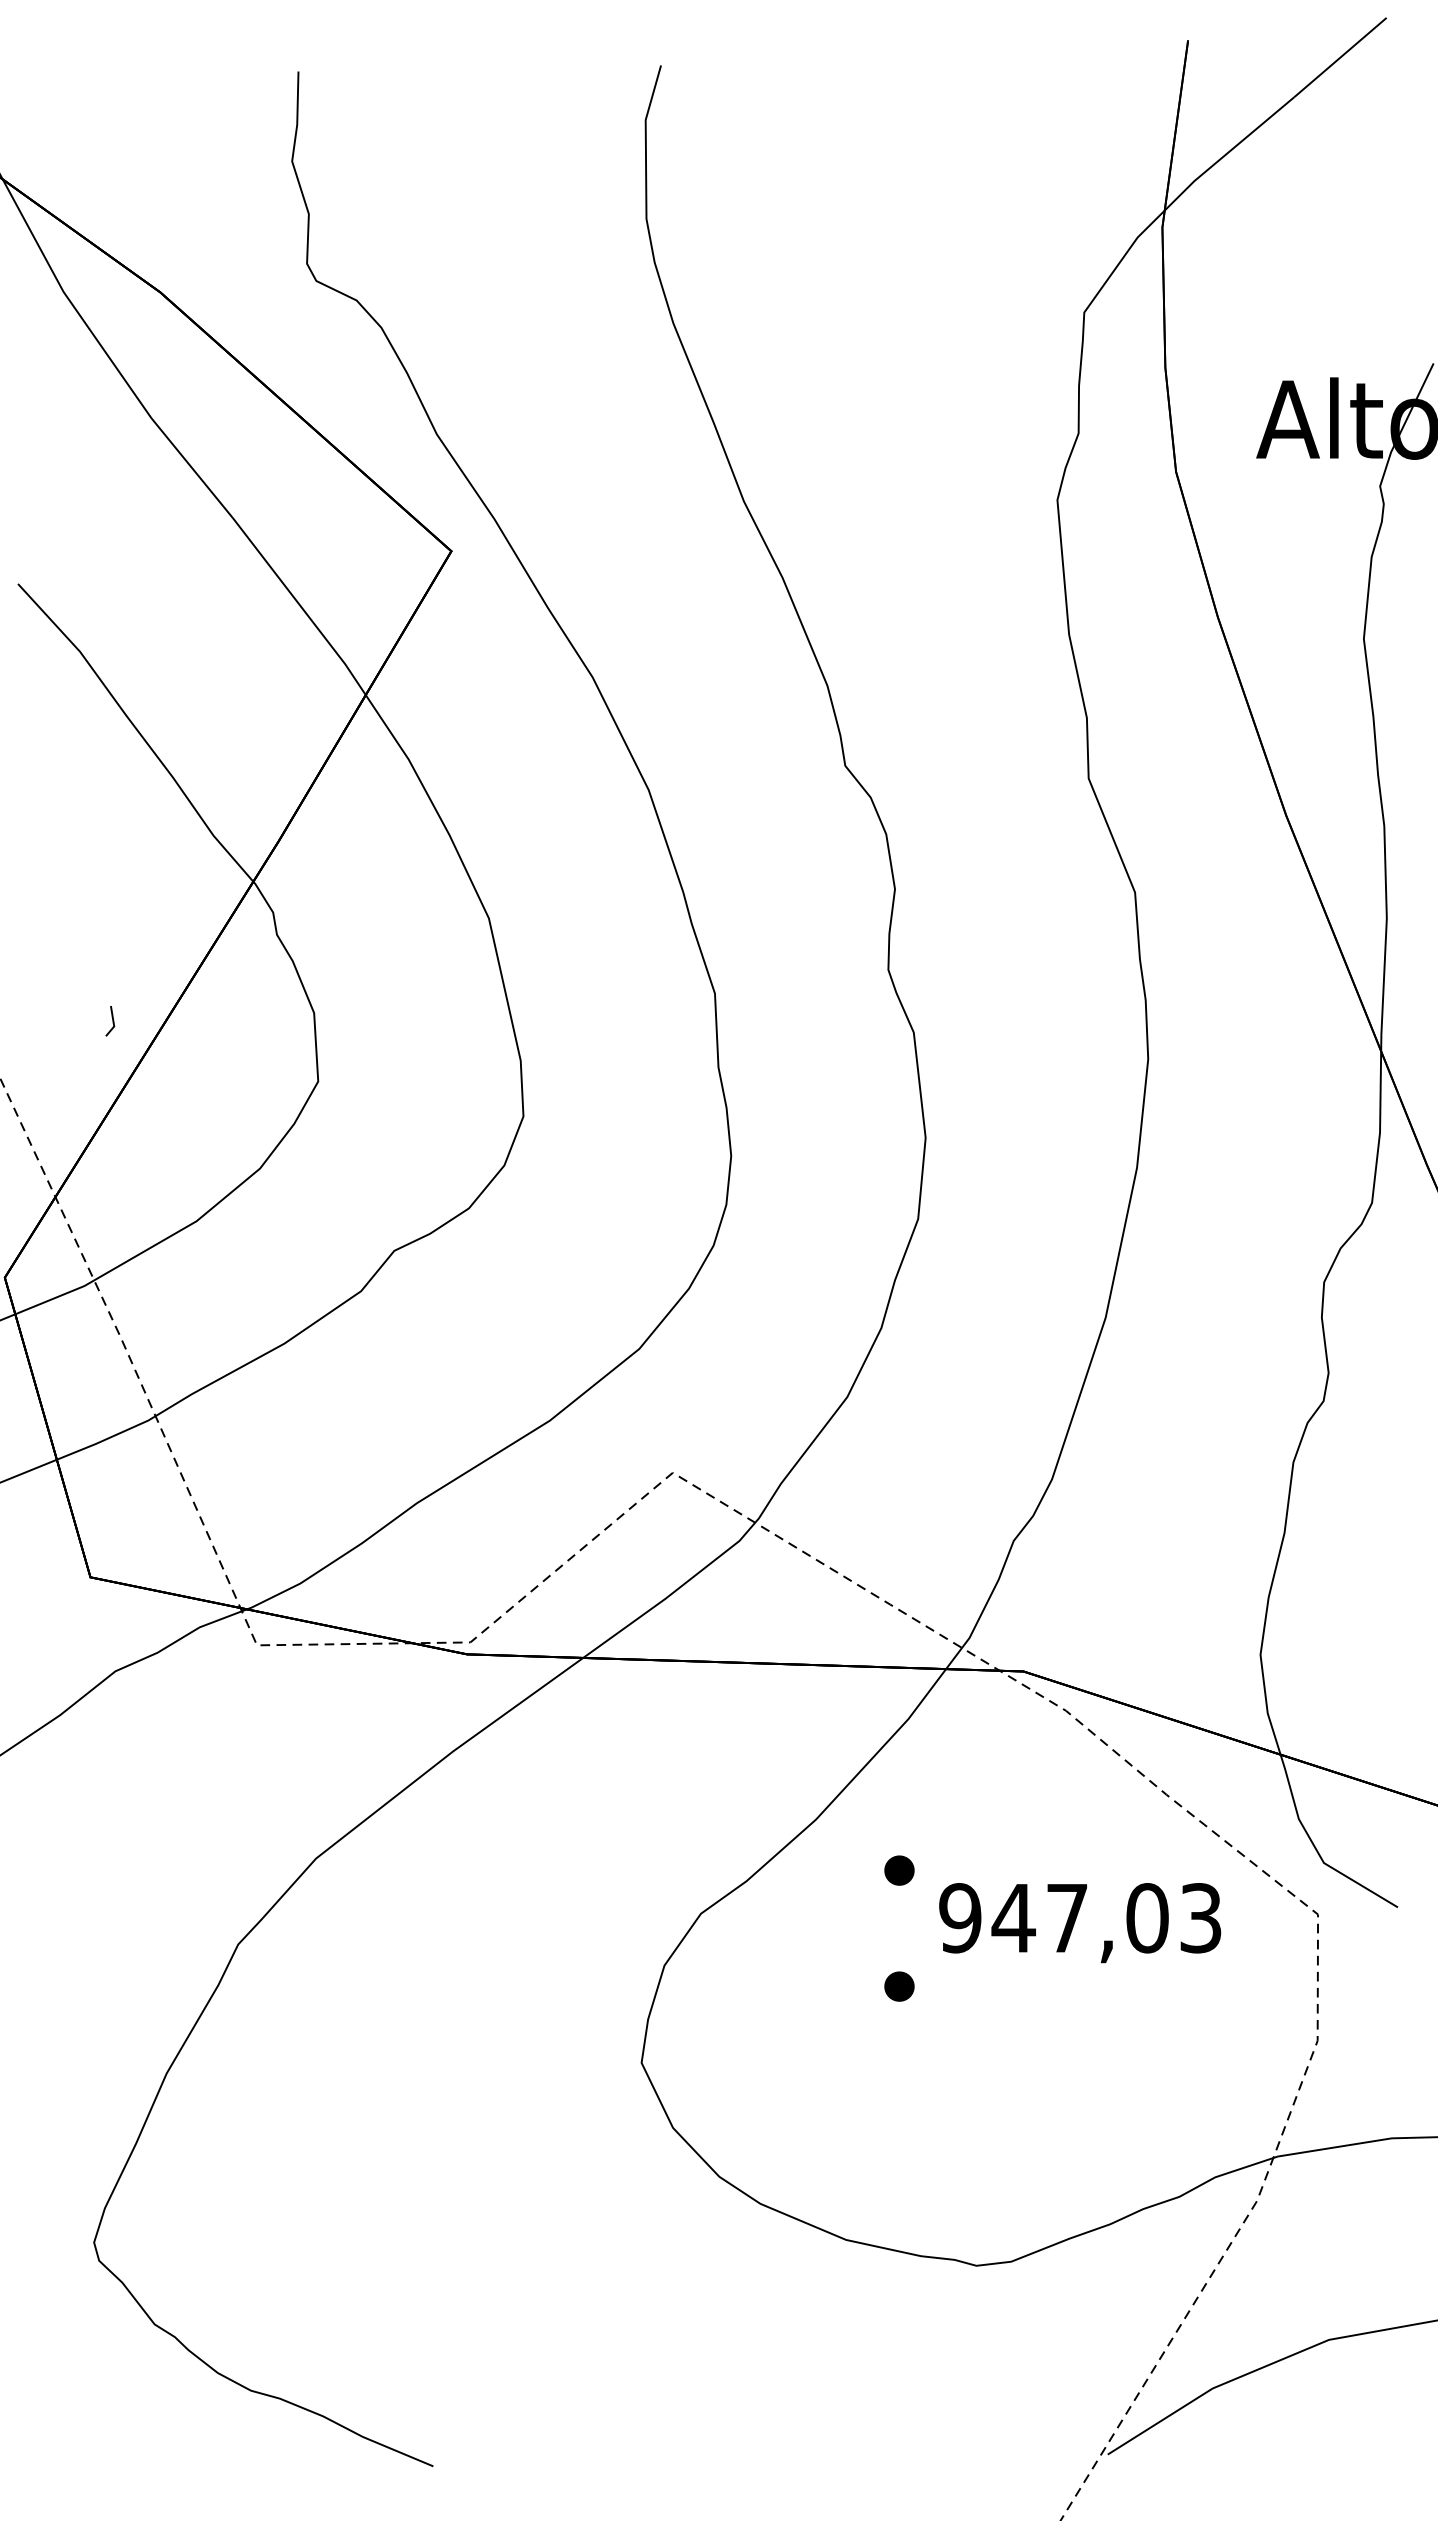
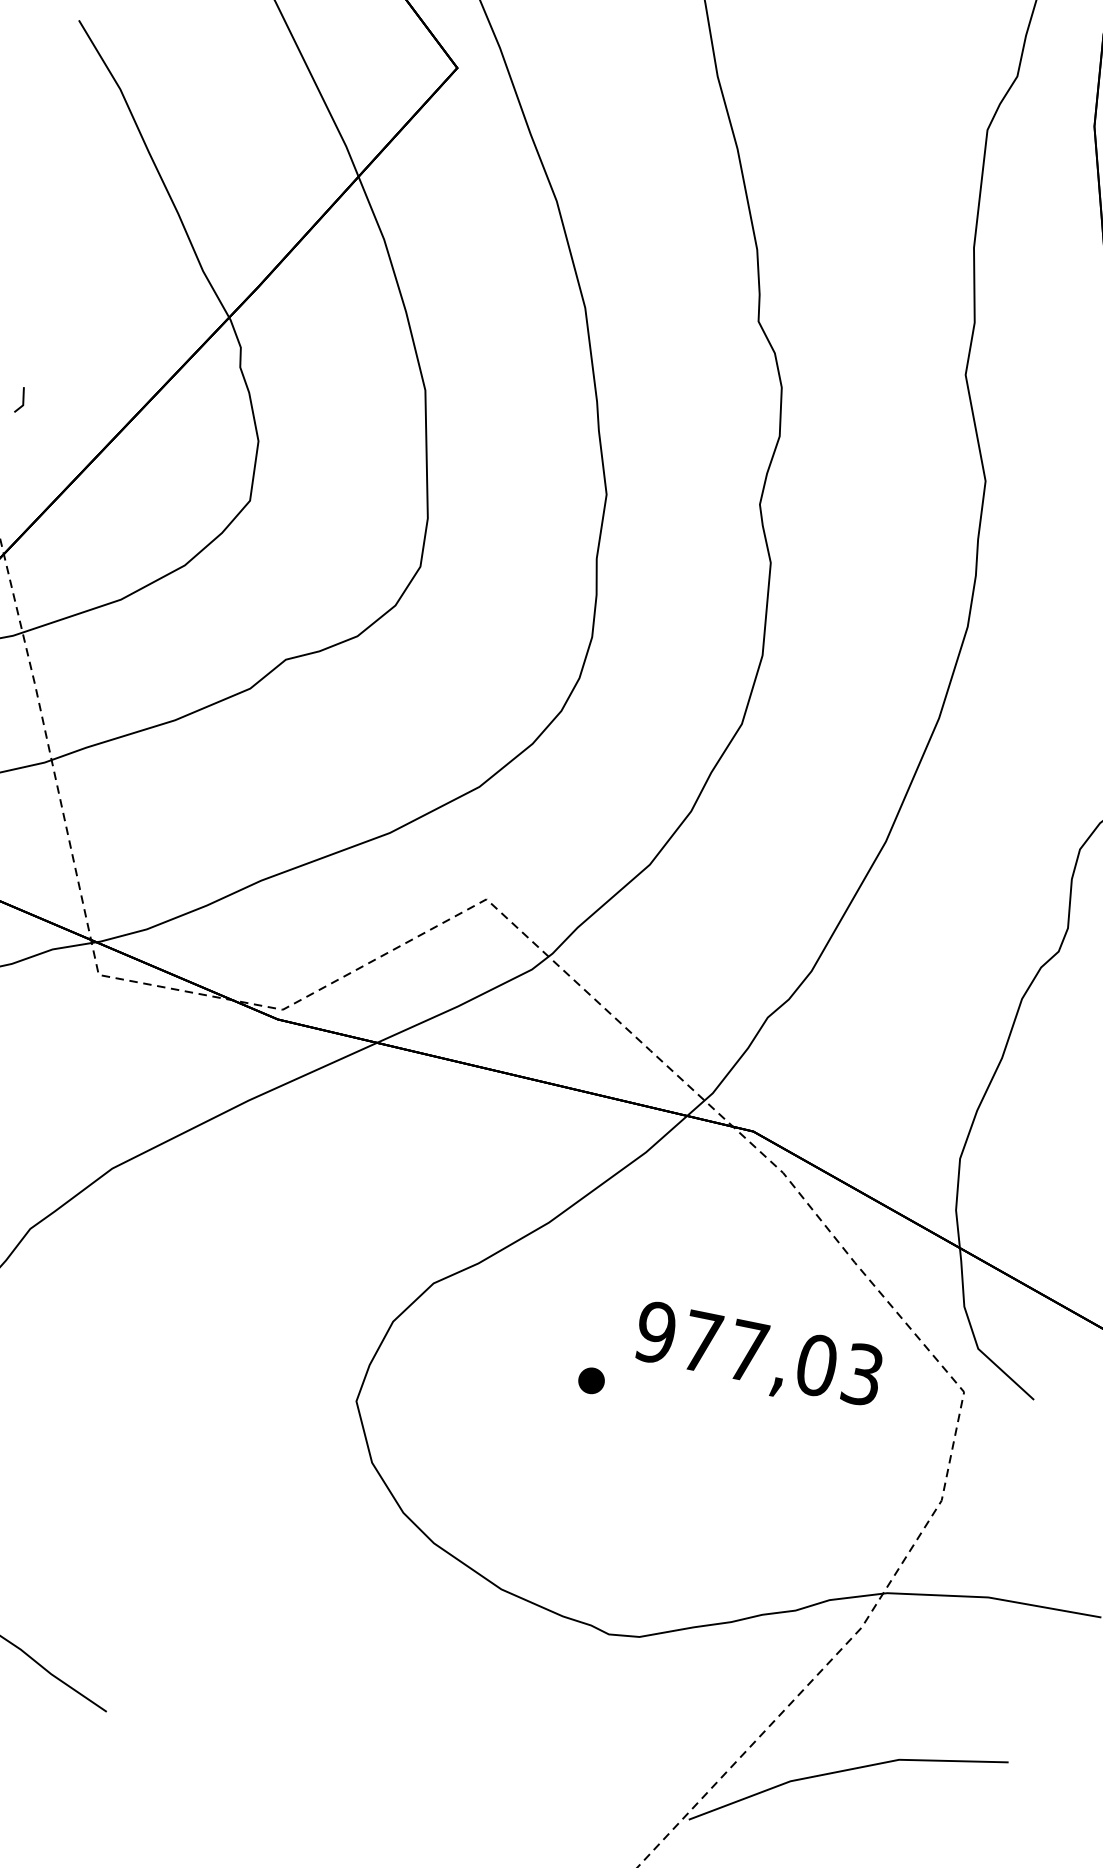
line: (112, 1021) -> (22, 400), moved
part: (899, 1870) -> (611, 1280), removed
text: (1013, 1918) -> (701, 1342), 947,03 -> 977,03

